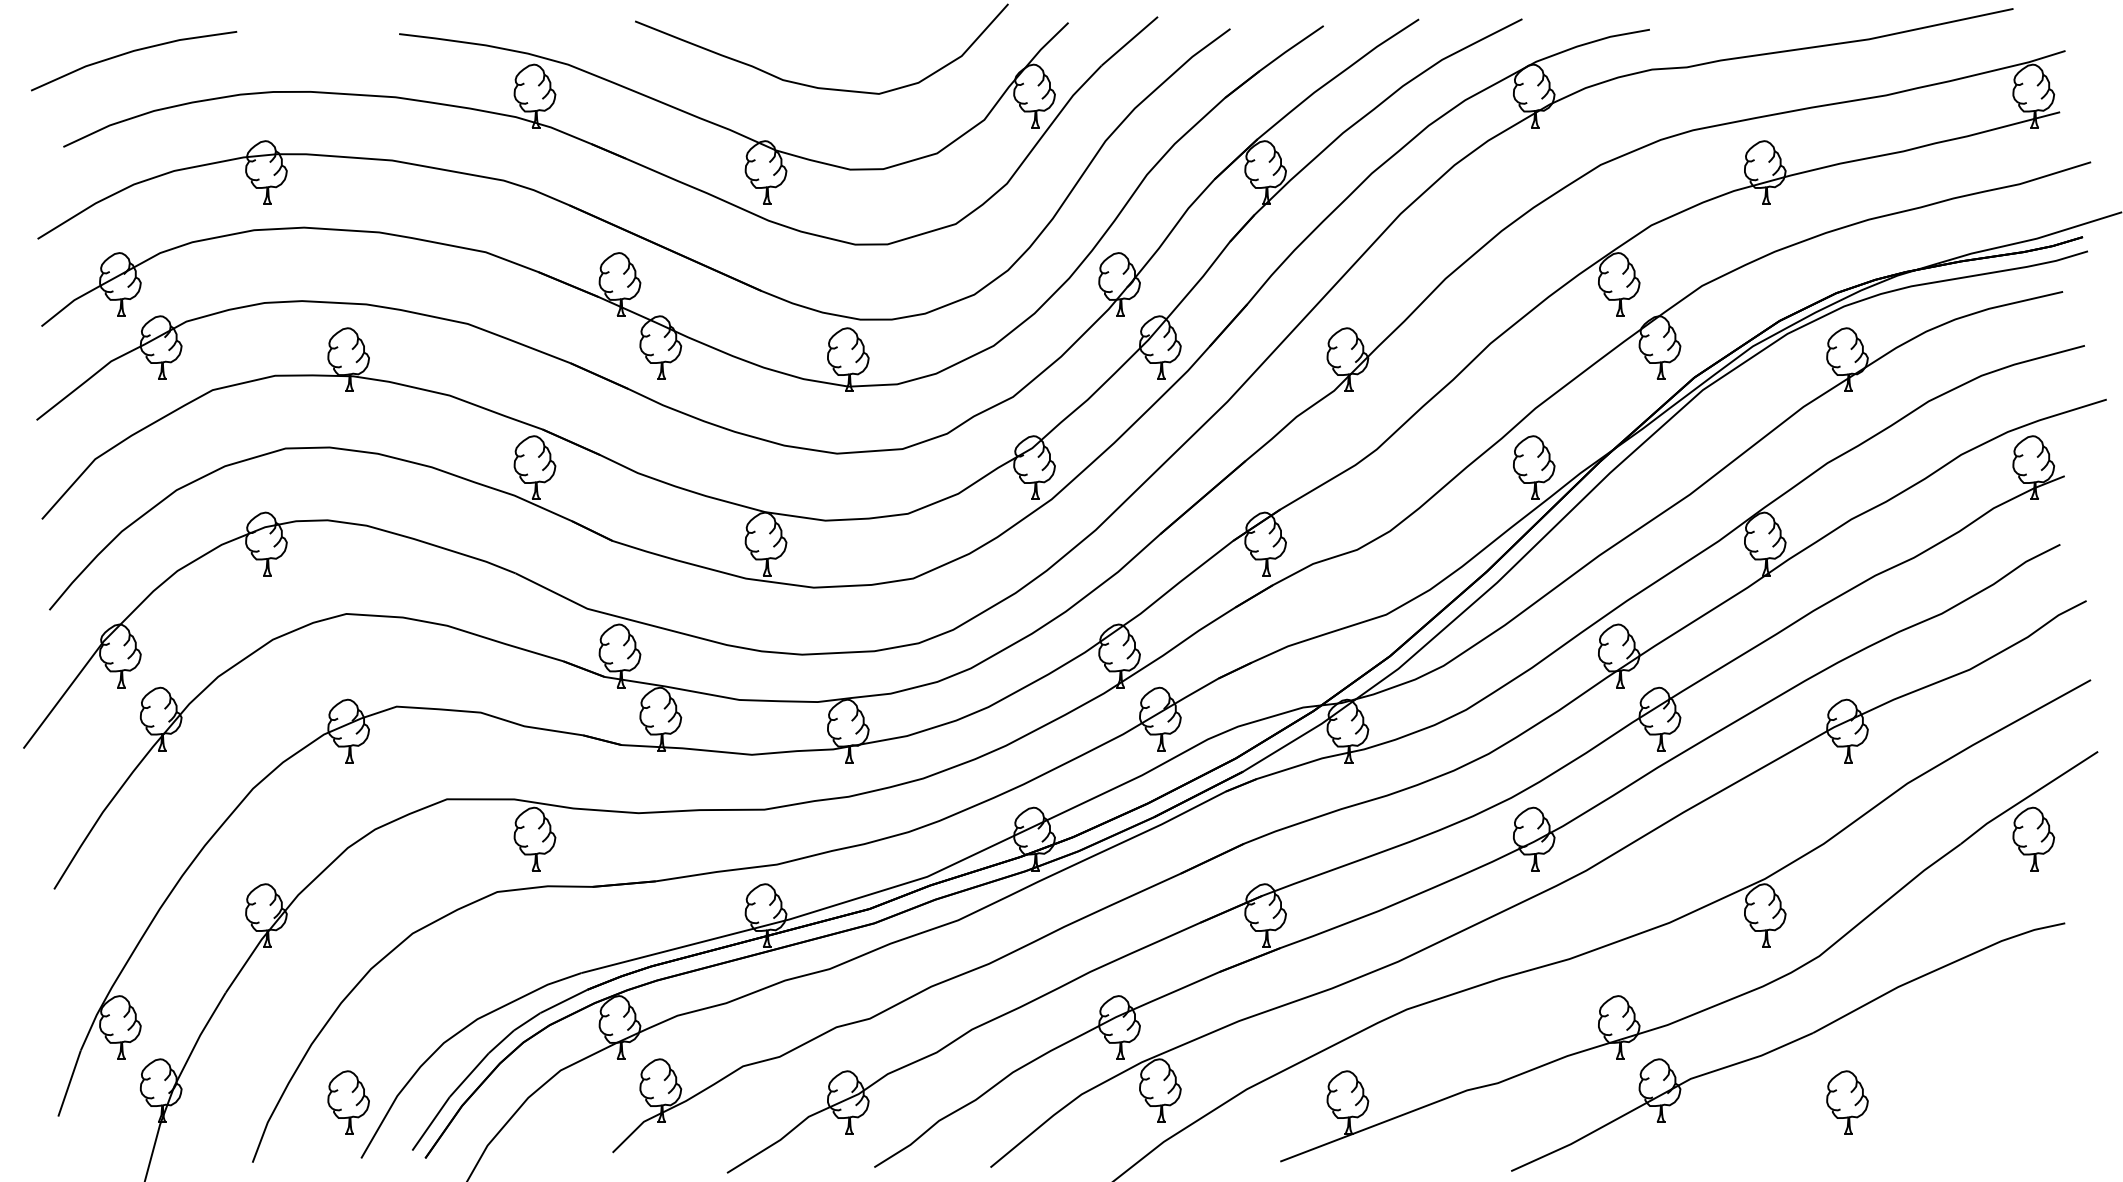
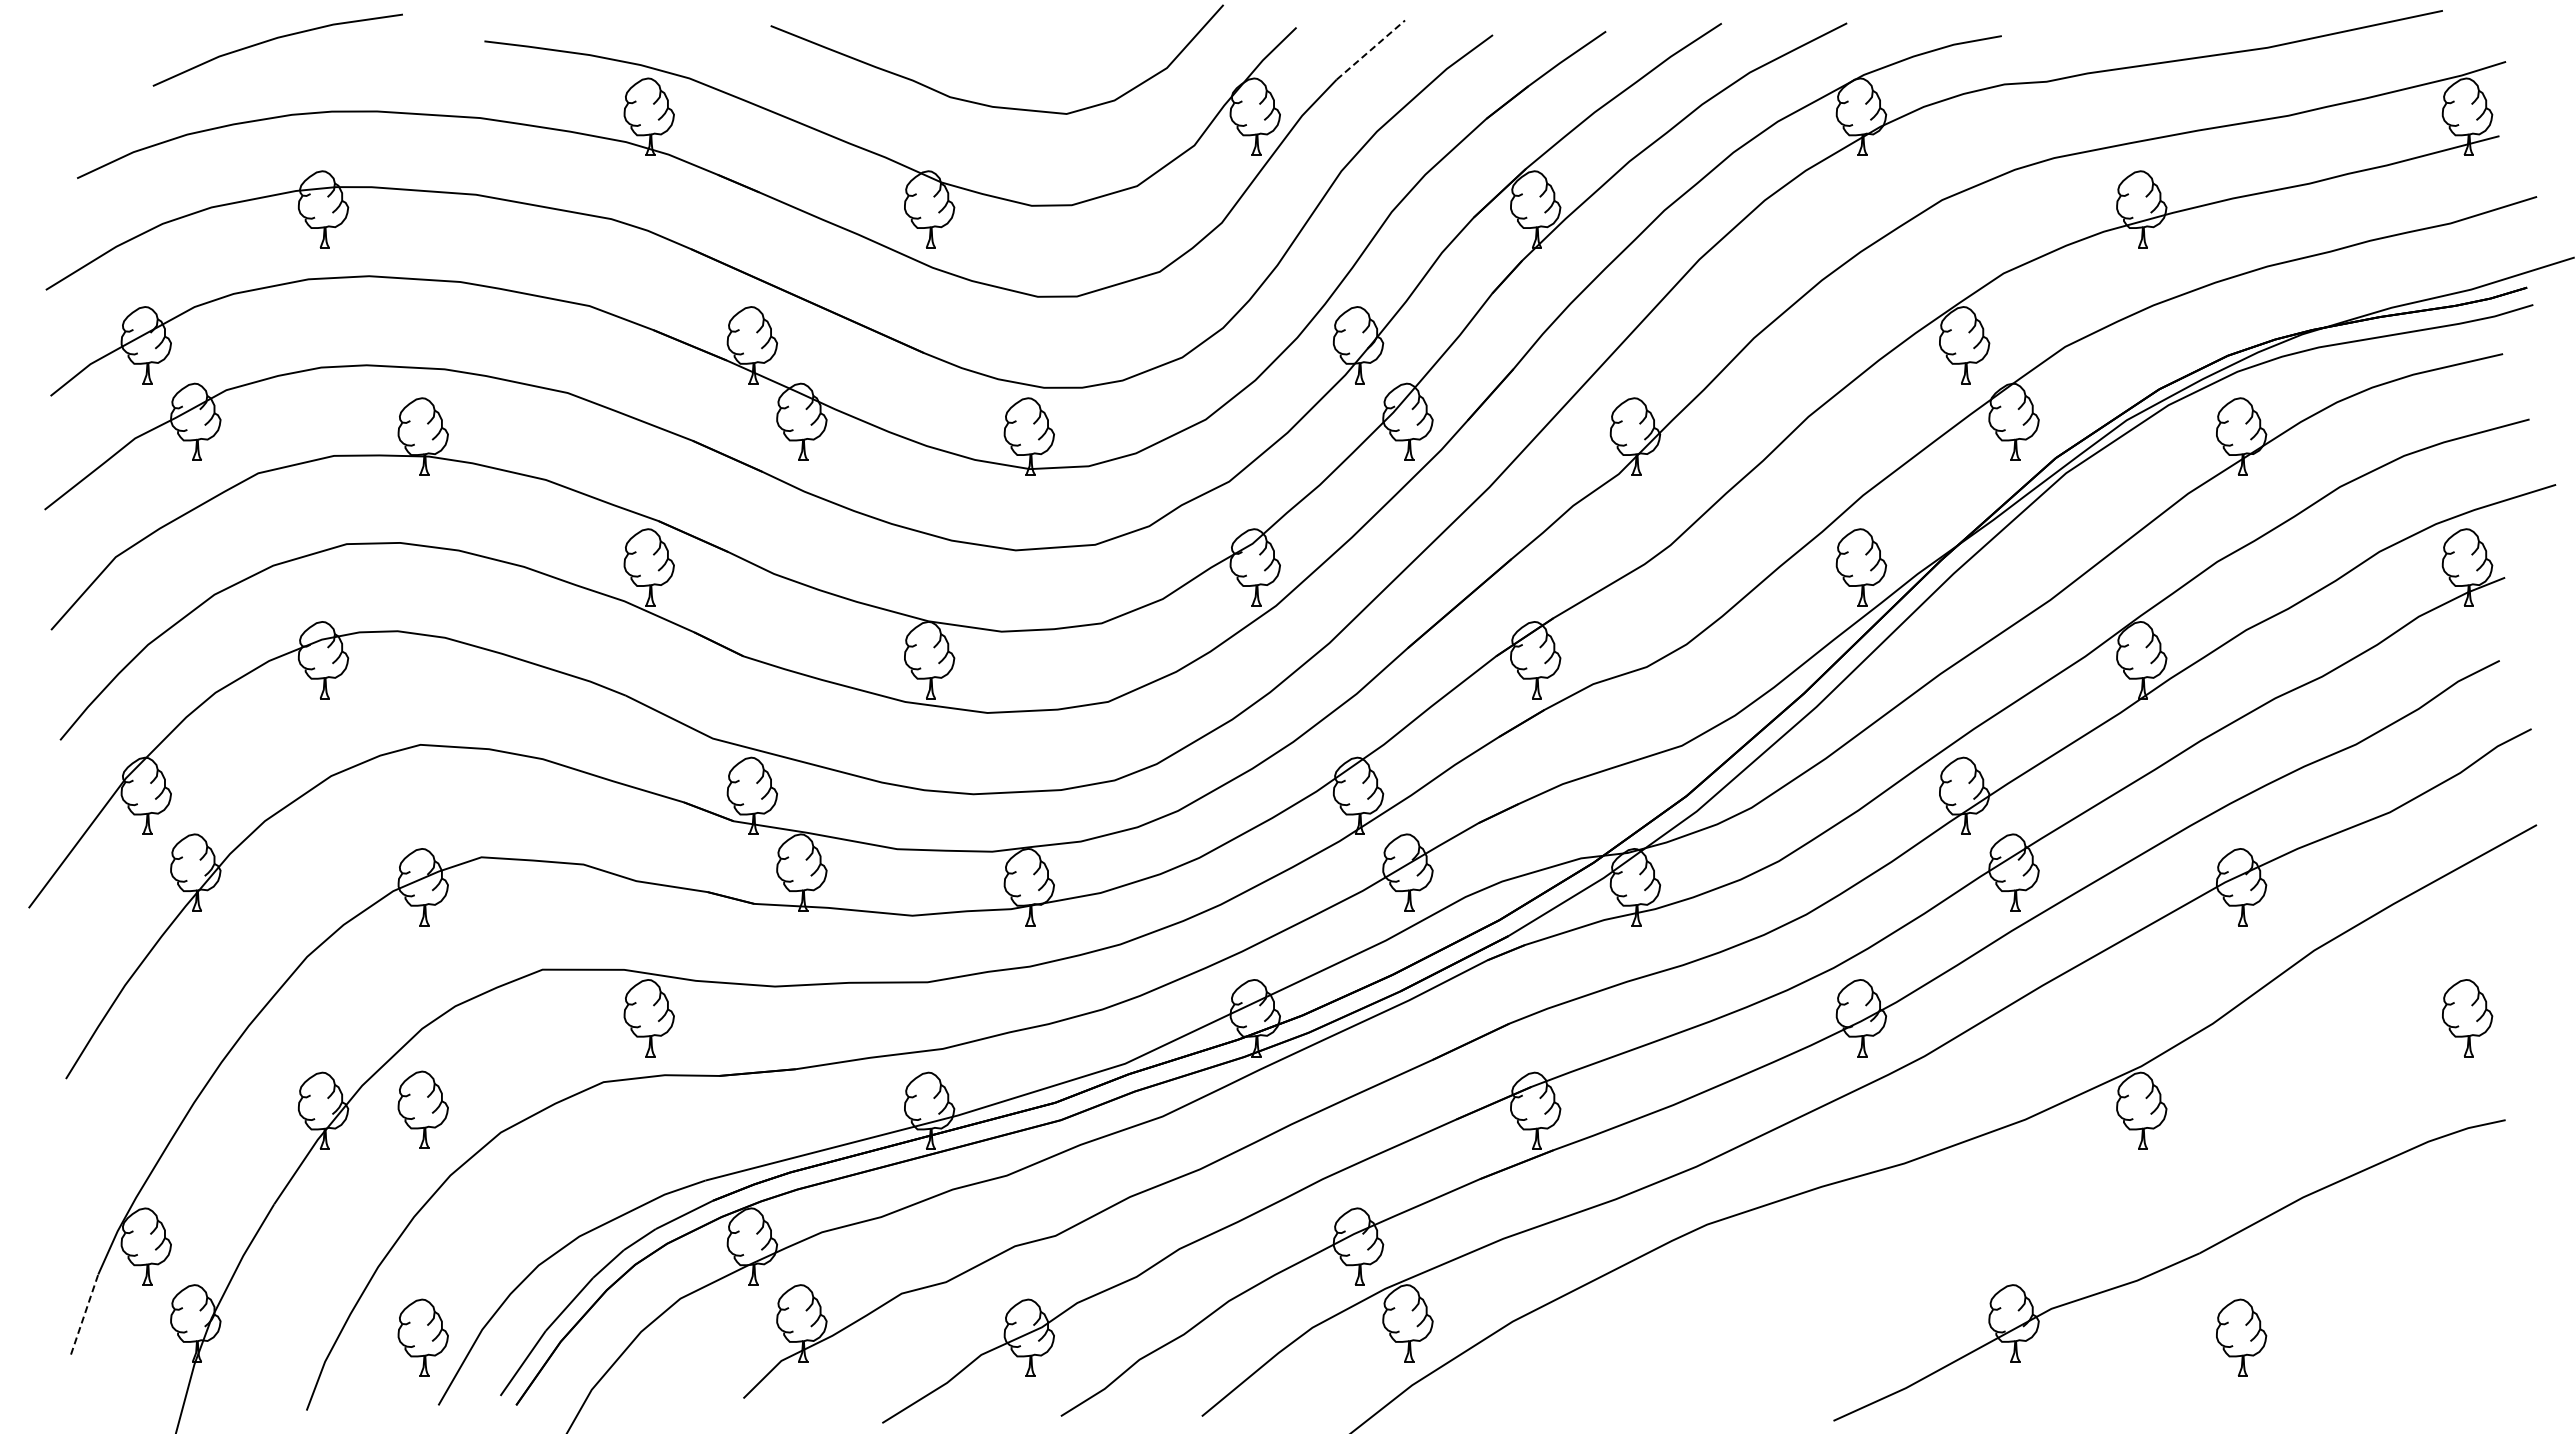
line: (1130, 40) -> (1371, 49), solid -> dashed
line: (130, 53) -> (273, 40), moved
part: (348, 914) -> (422, 1109), added
part: (1709, 1006) -> (2074, 1221), removed
line: (69, 1083) -> (84, 1314), solid -> dashed

